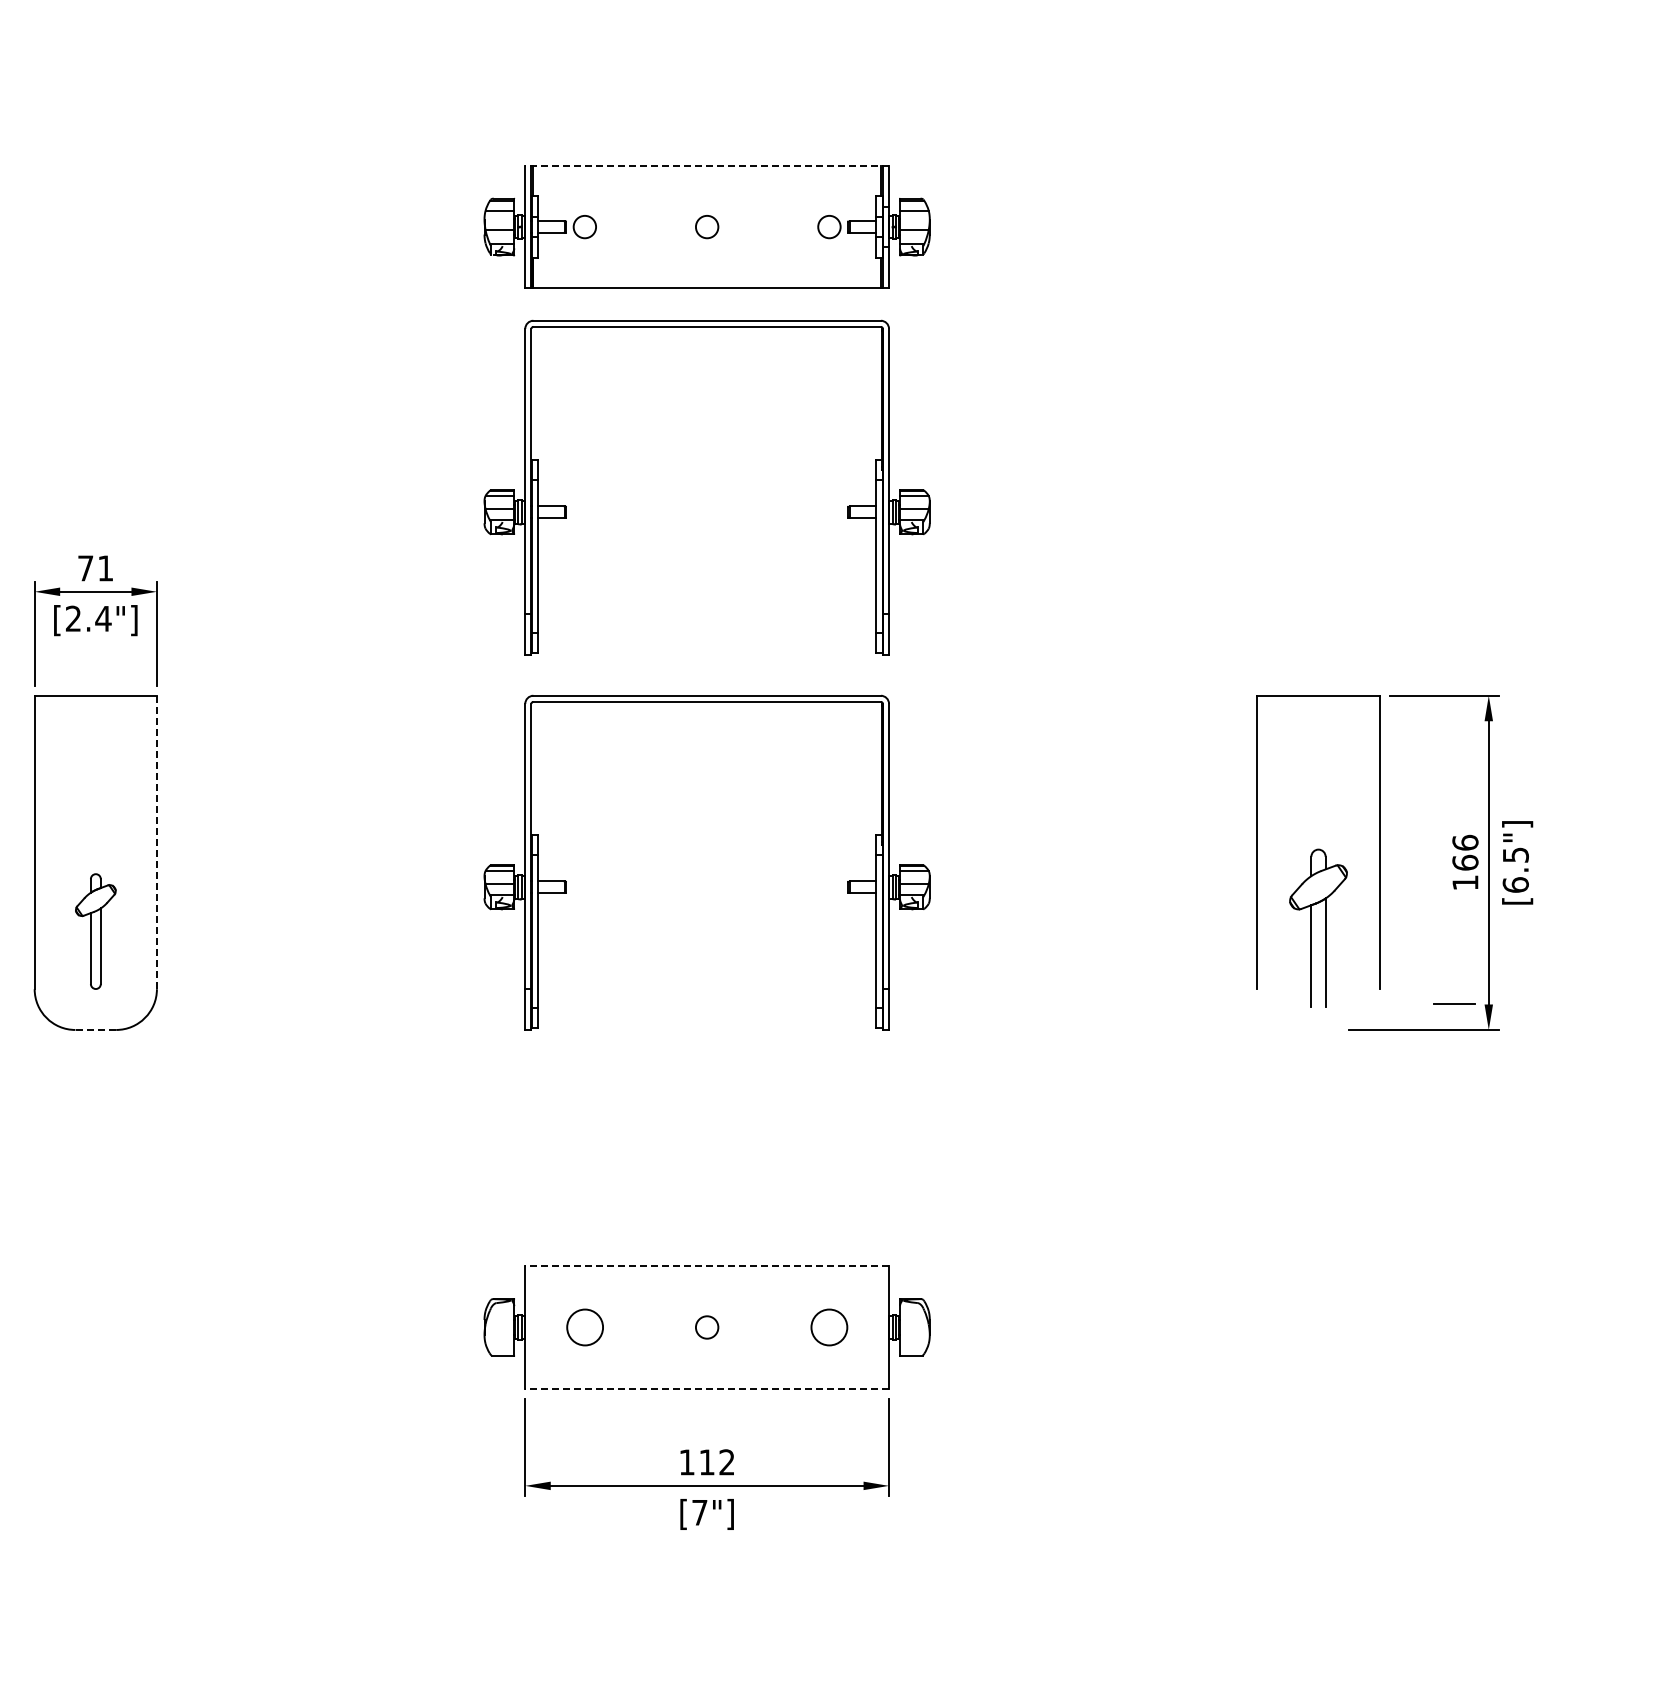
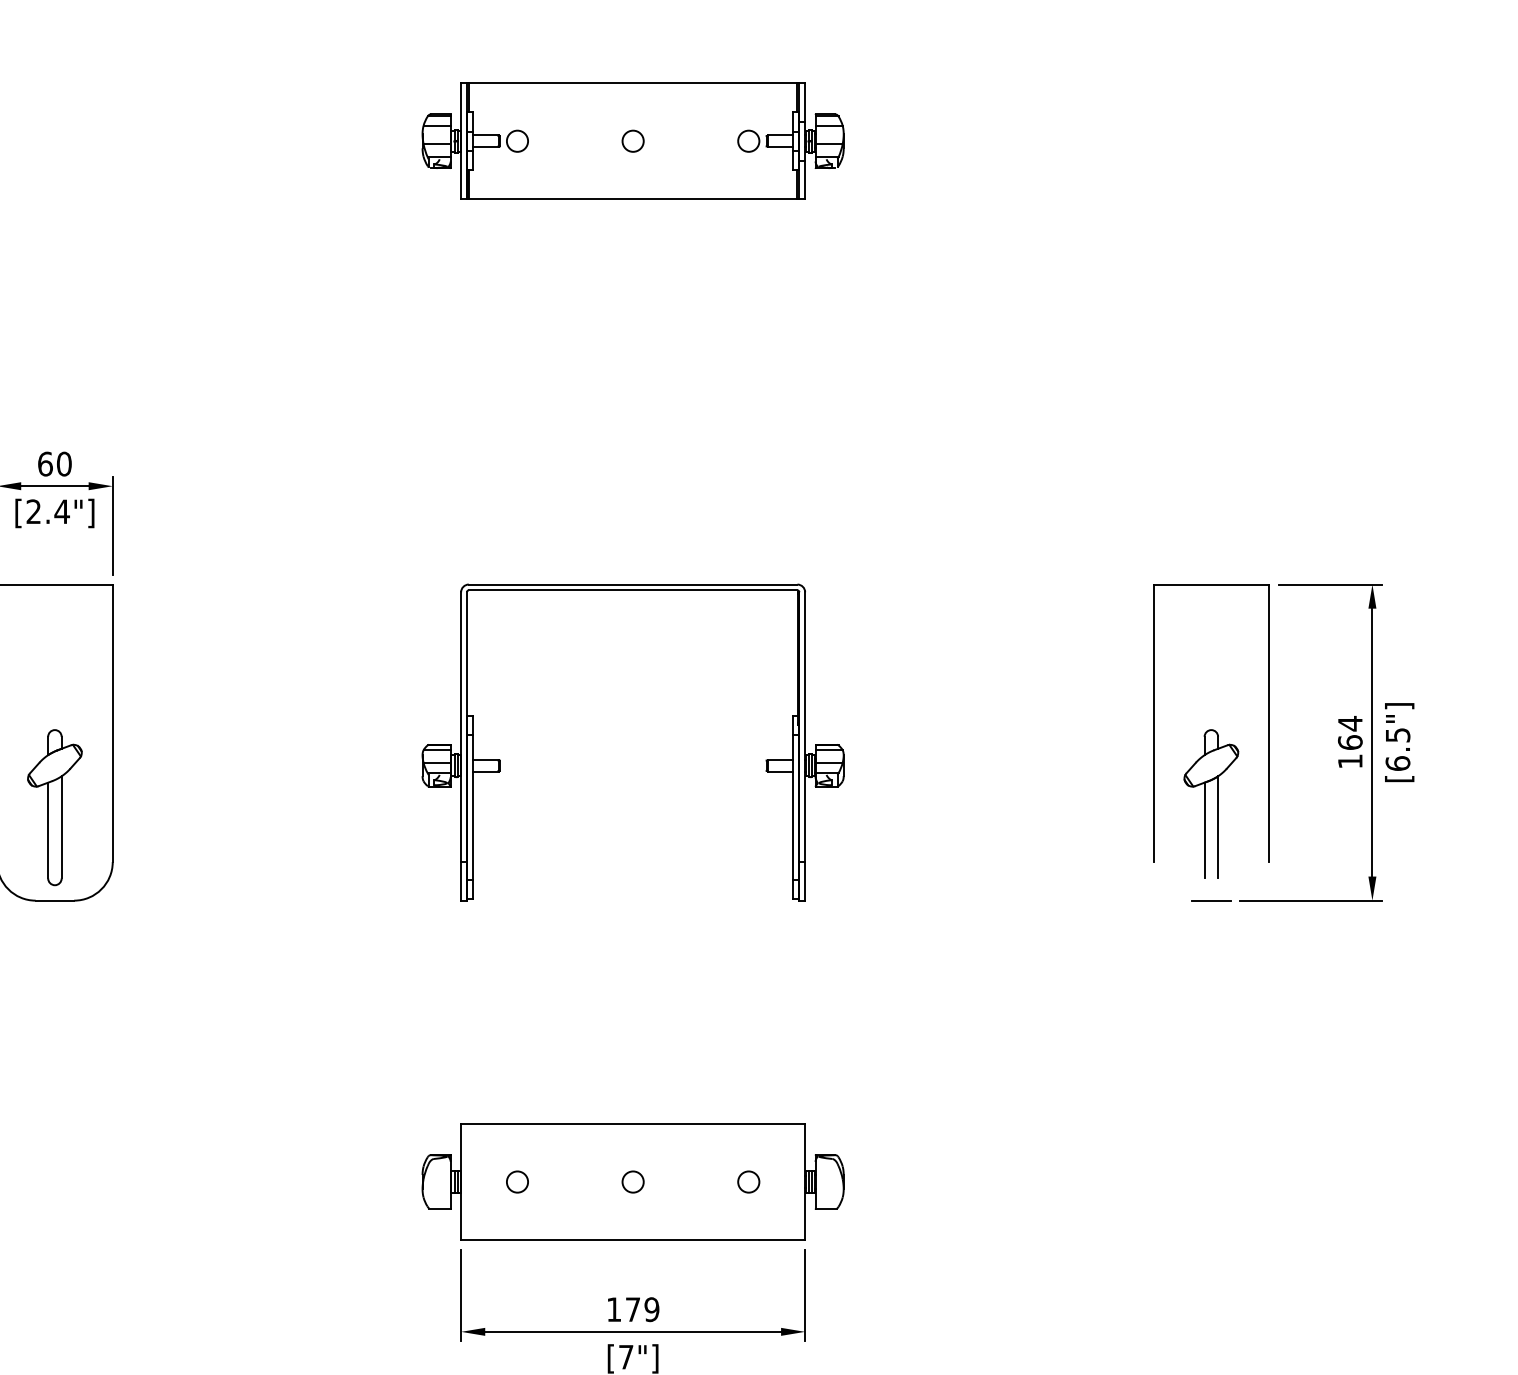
line: (707, 165) -> (633, 83), dashed -> solid
part: (566, 506) -> (500, 405), removed
text: (95, 568) -> (54, 464), 71 -> 60
line: (156, 842) -> (112, 723), dashed -> solid
text: (1465, 842) -> (1350, 723), 166 -> 164
part: (95, 931) -> (54, 807), size x1.43
line: (1454, 1003) -> (1211, 900), moved
line: (95, 1029) -> (54, 900), dashed -> solid
line: (707, 1266) -> (633, 1124), dashed -> solid
circle: (584, 1327) -> (517, 1182), size x0.62
circle: (829, 1327) -> (748, 1182), size x0.62
line: (707, 1388) -> (633, 1239), dashed -> solid
text: (716, 1462) -> (641, 1309), 112 -> 179

